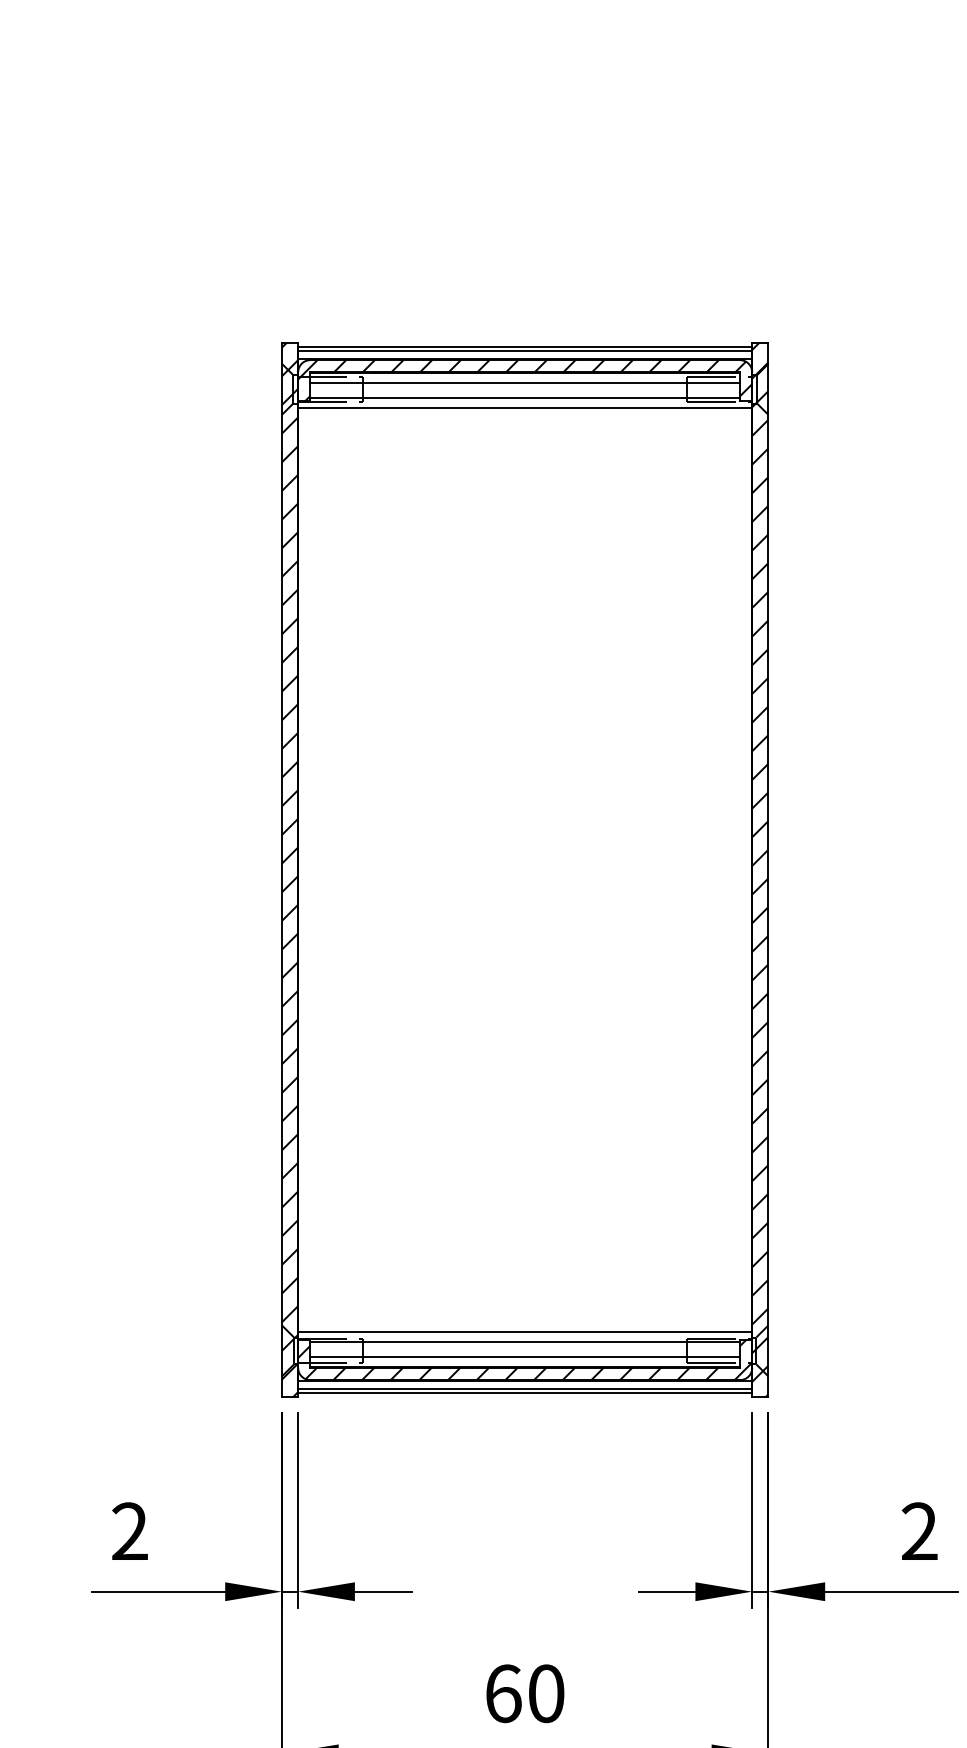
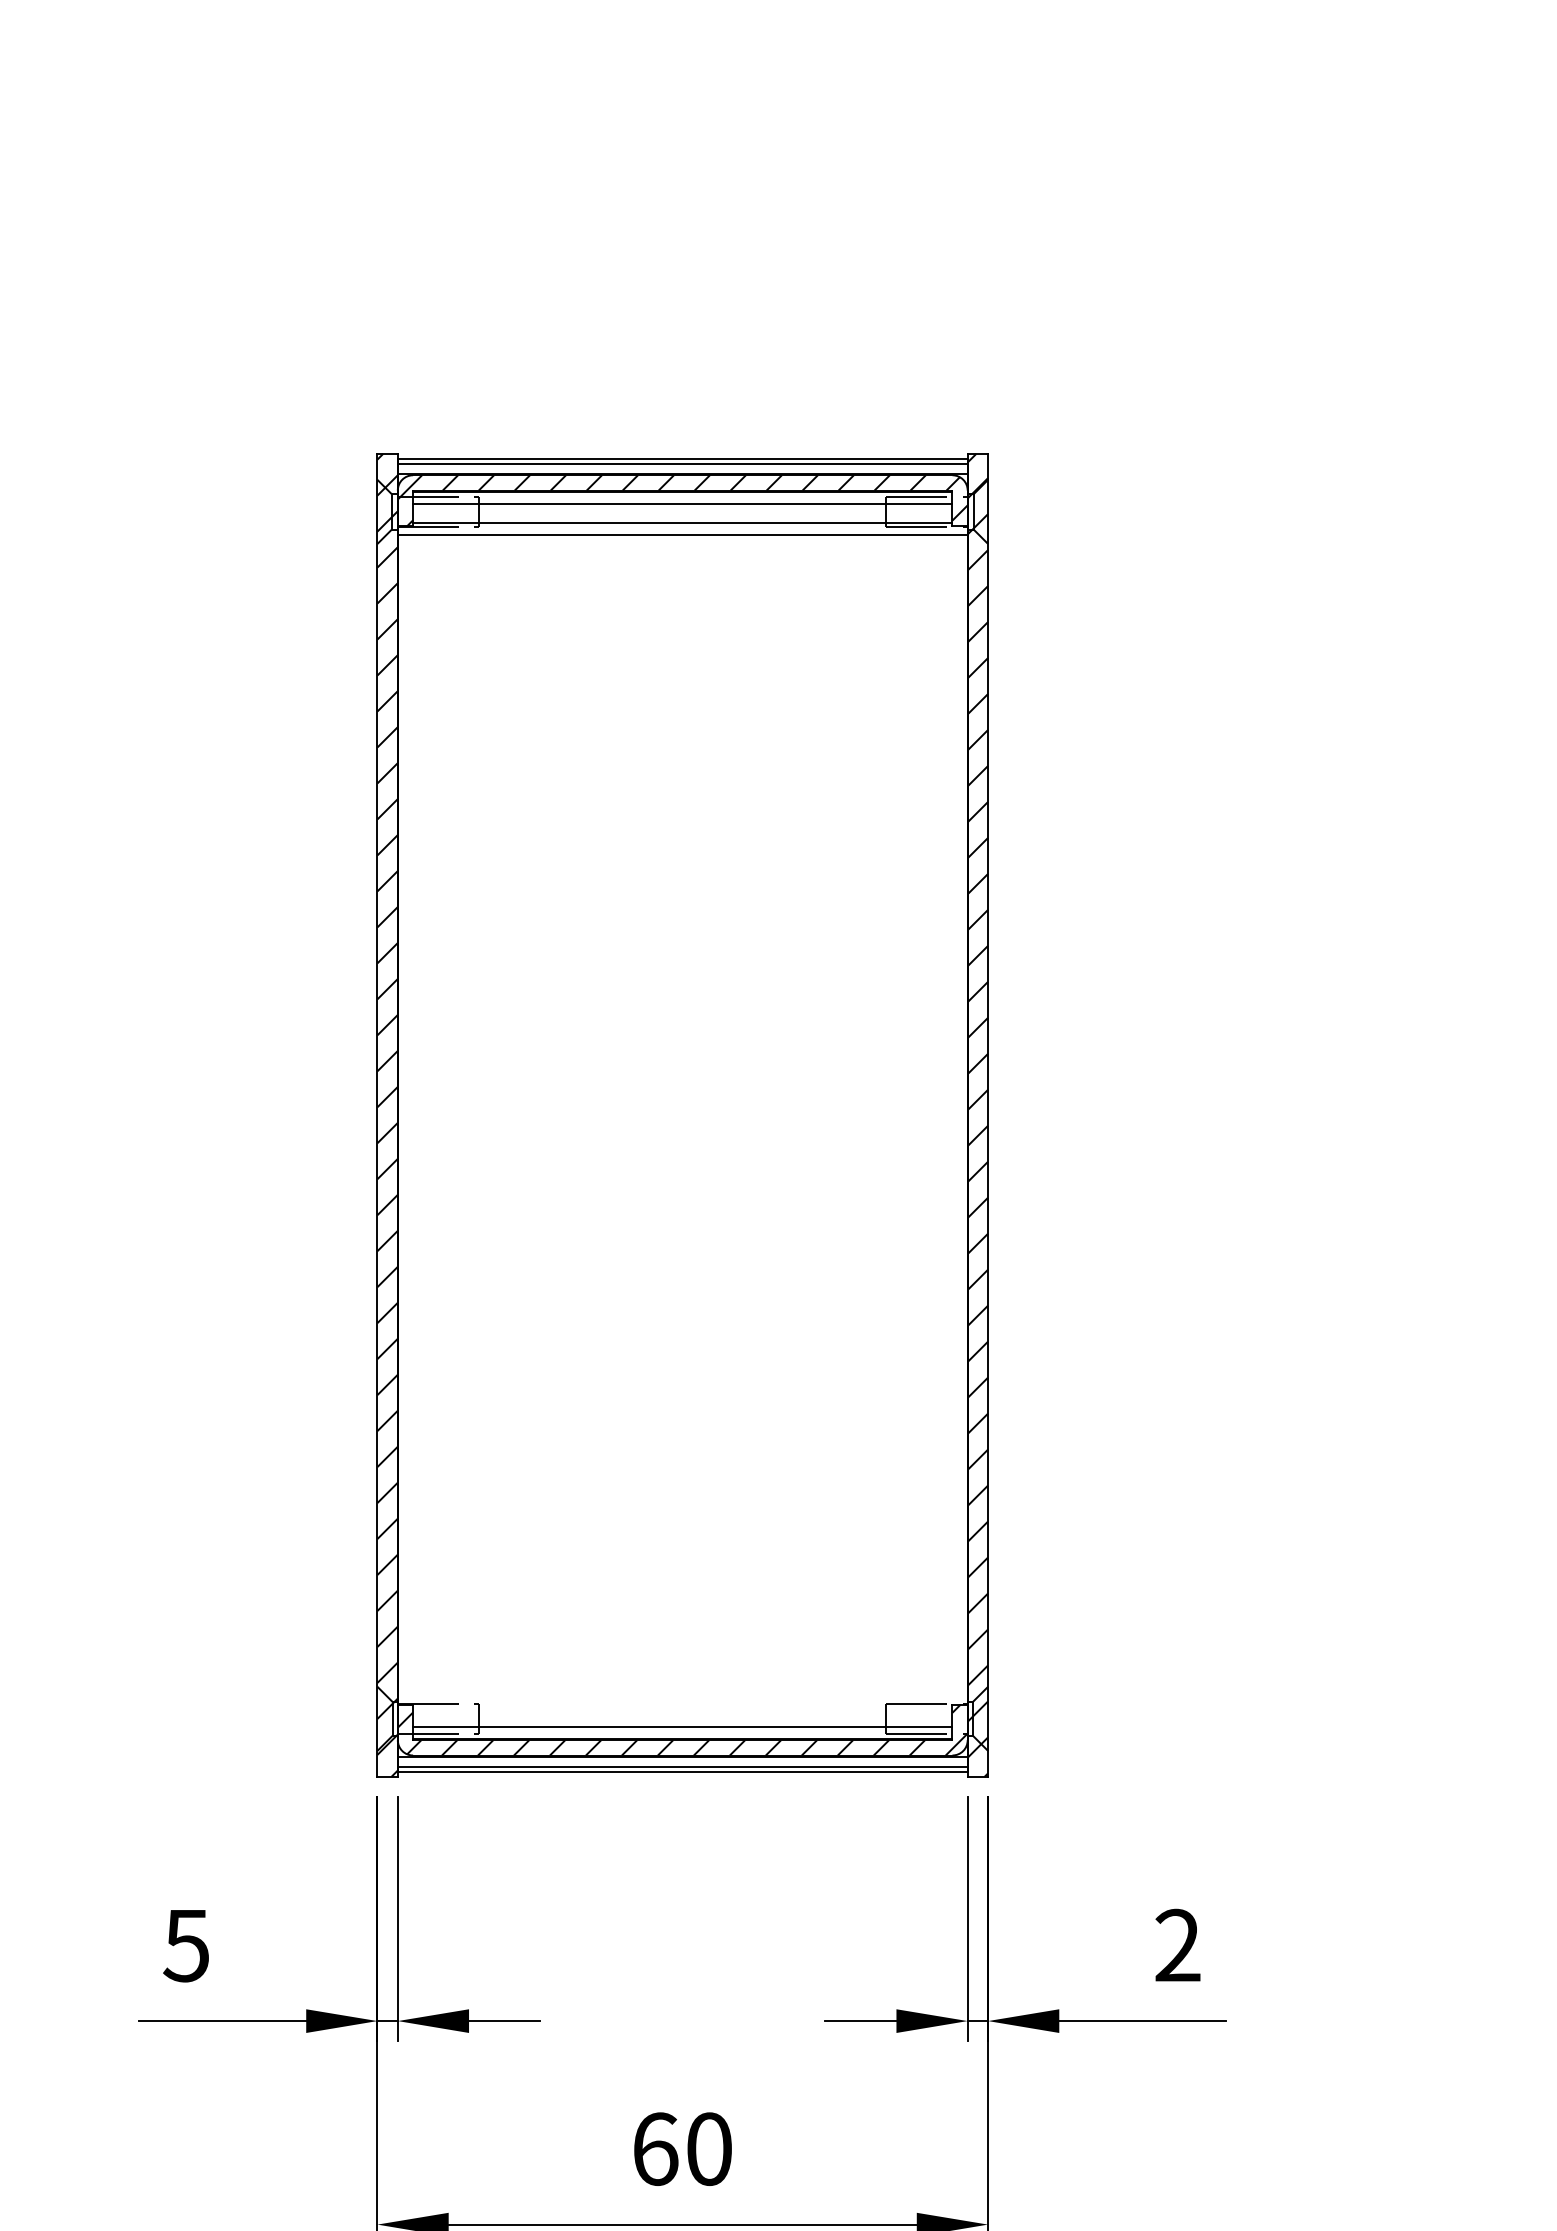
line: (524, 1332) -> (682, 1695), removed
line: (524, 1341) -> (682, 1707), removed
text: (129, 1531) -> (186, 1945), 2 -> 5

